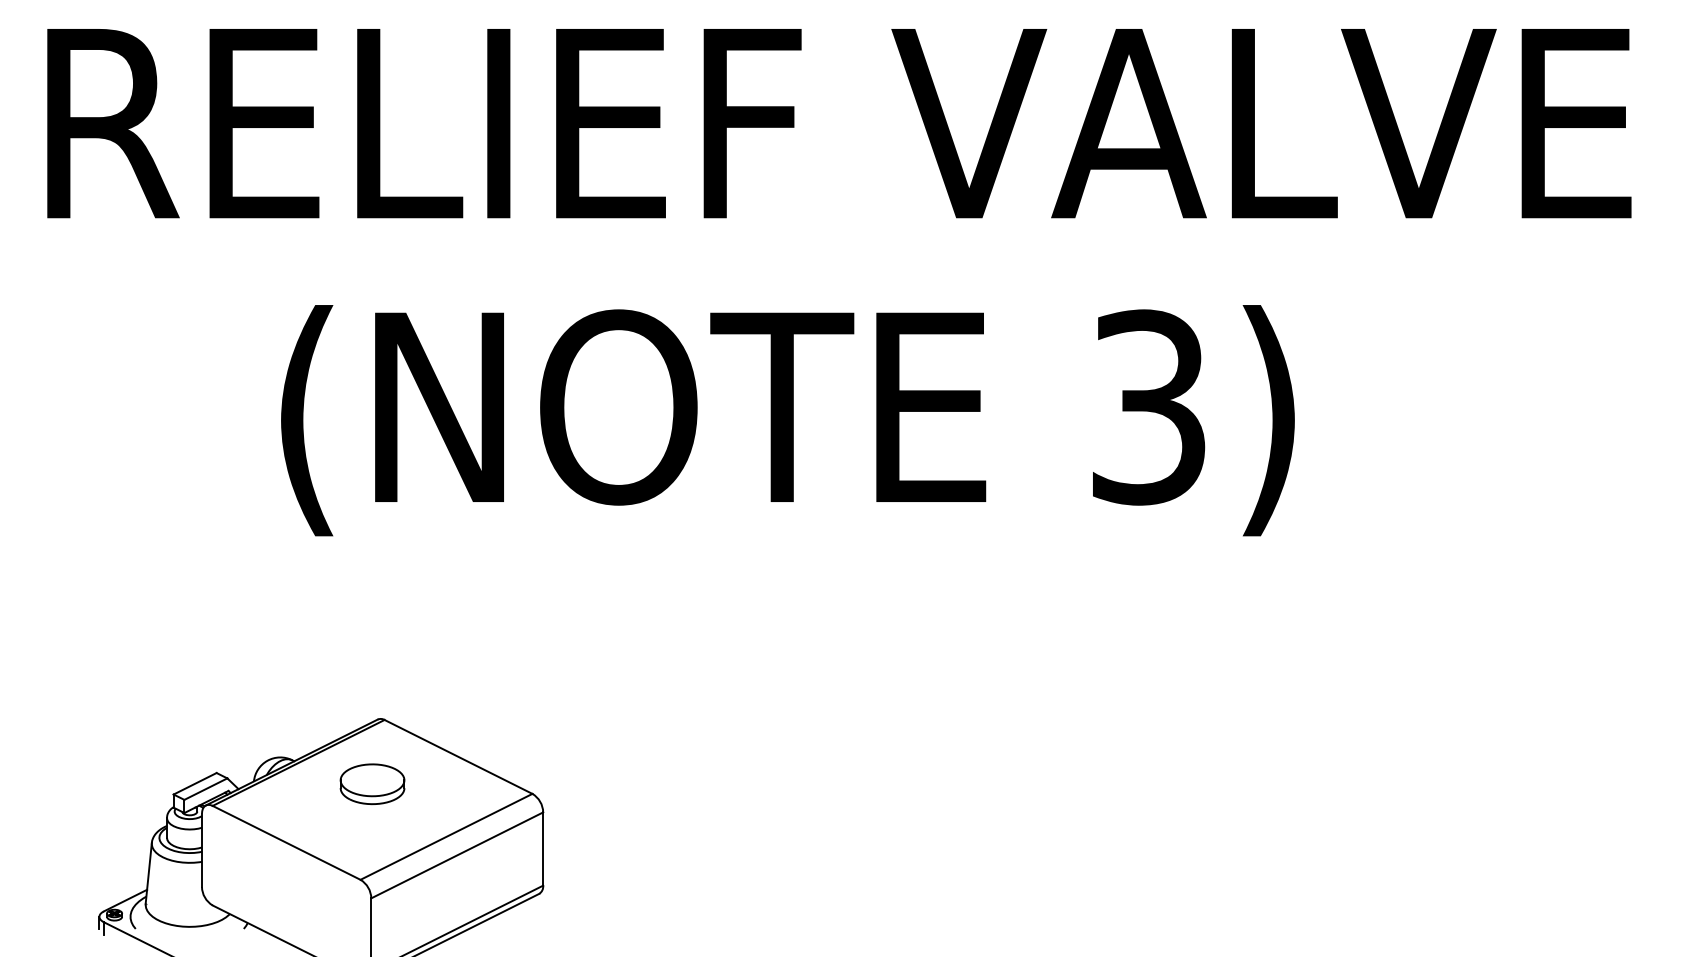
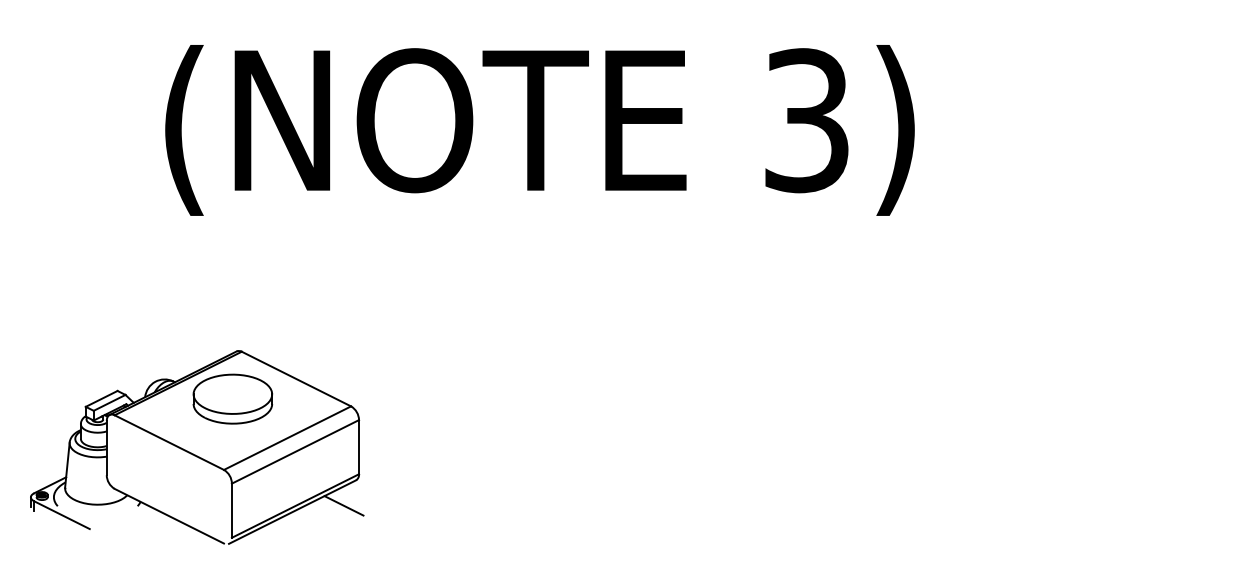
part: (372, 784) -> (232, 399), size x1.67
line: (522, 928) -> (343, 505), added

